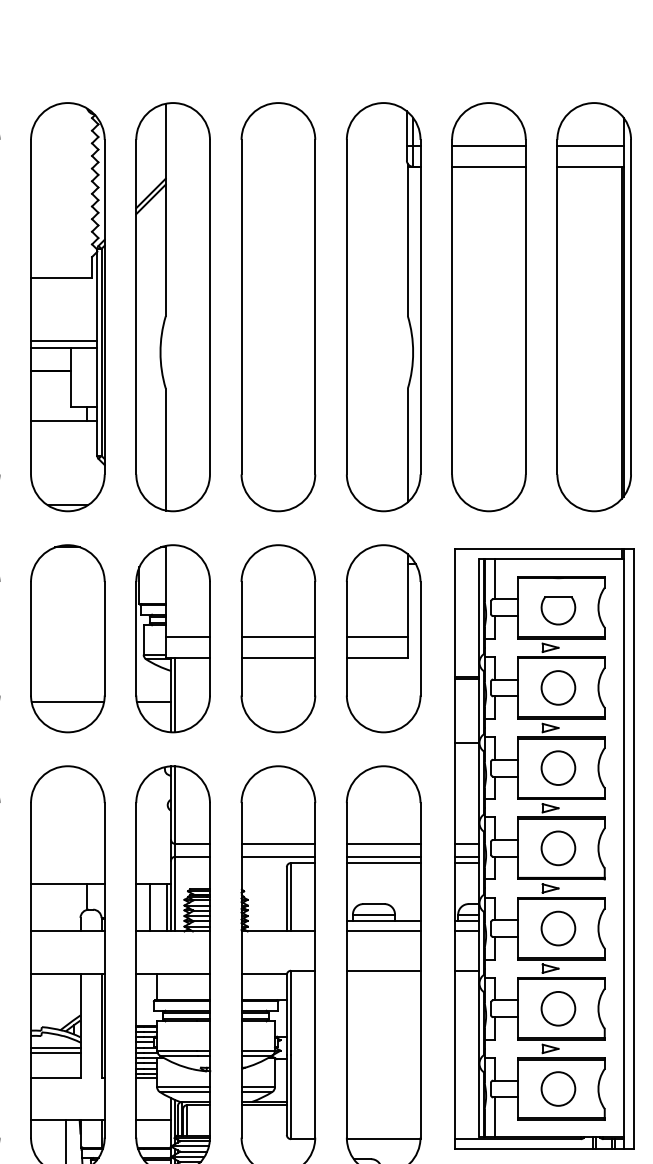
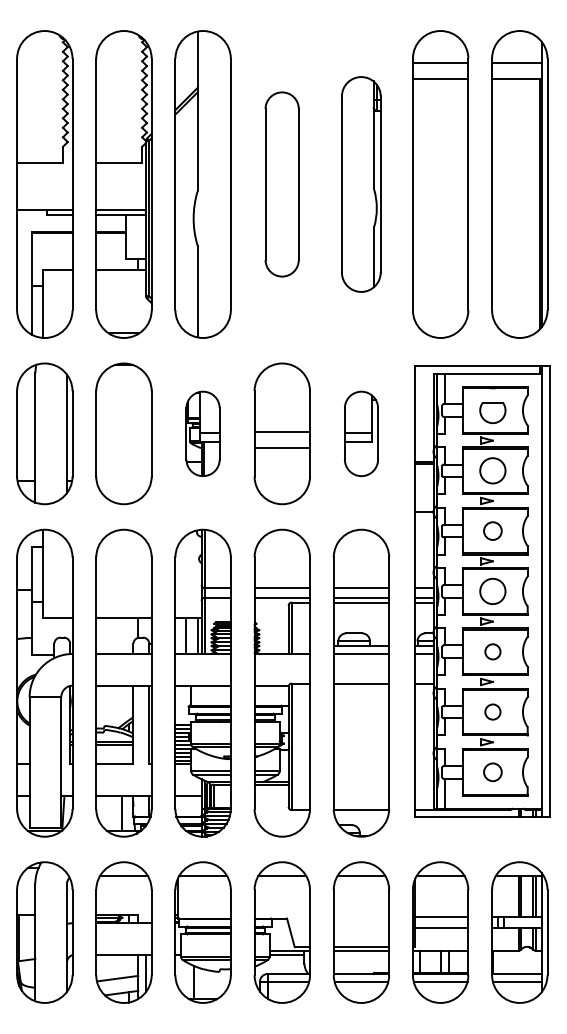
part: (277, 307) -> (281, 184), size x0.6
part: (382, 307) -> (360, 184), size x0.7
part: (172, 638) -> (202, 433), size x0.6
part: (383, 638) -> (361, 433), size x0.6
line: (67, 702) -> (123, 481), removed
circle: (557, 767) -> (492, 530), size x0.7
circle: (557, 928) -> (492, 651), size x0.6
circle: (557, 1007) -> (492, 711), size x0.6
circle: (557, 1087) -> (492, 771), size x0.7

